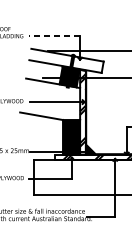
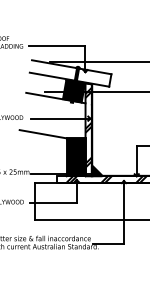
line: (53, 36) -> (56, 46), dashed -> solid

